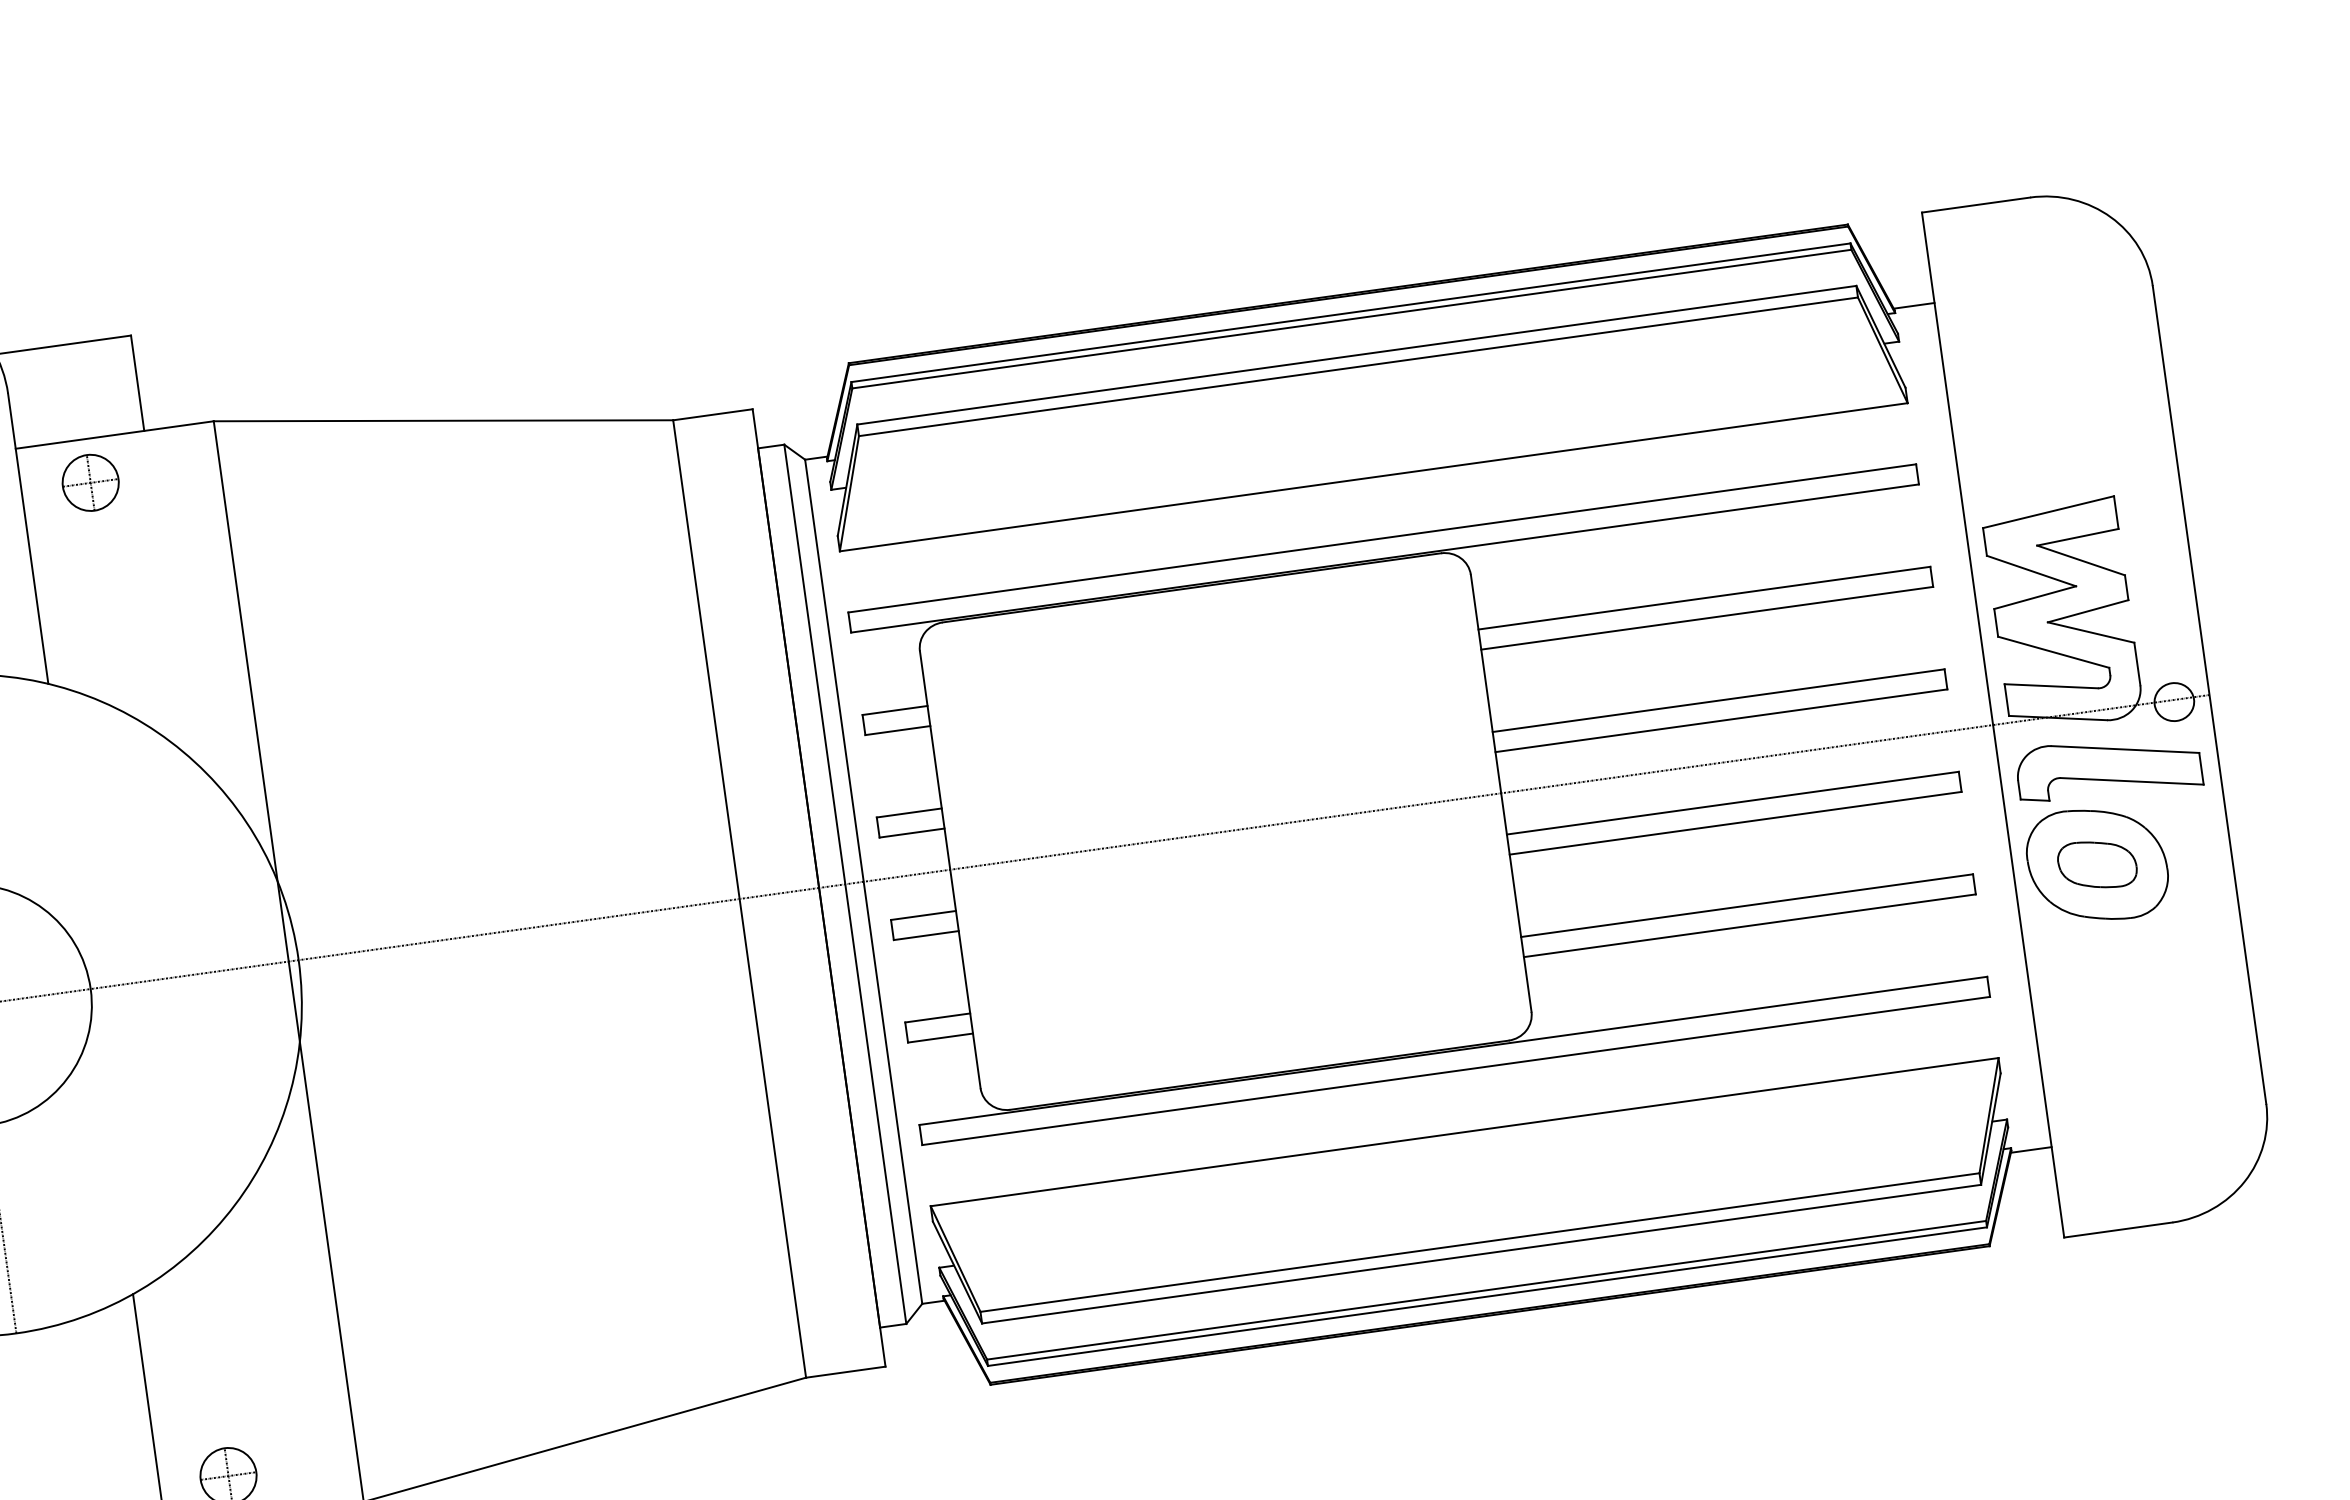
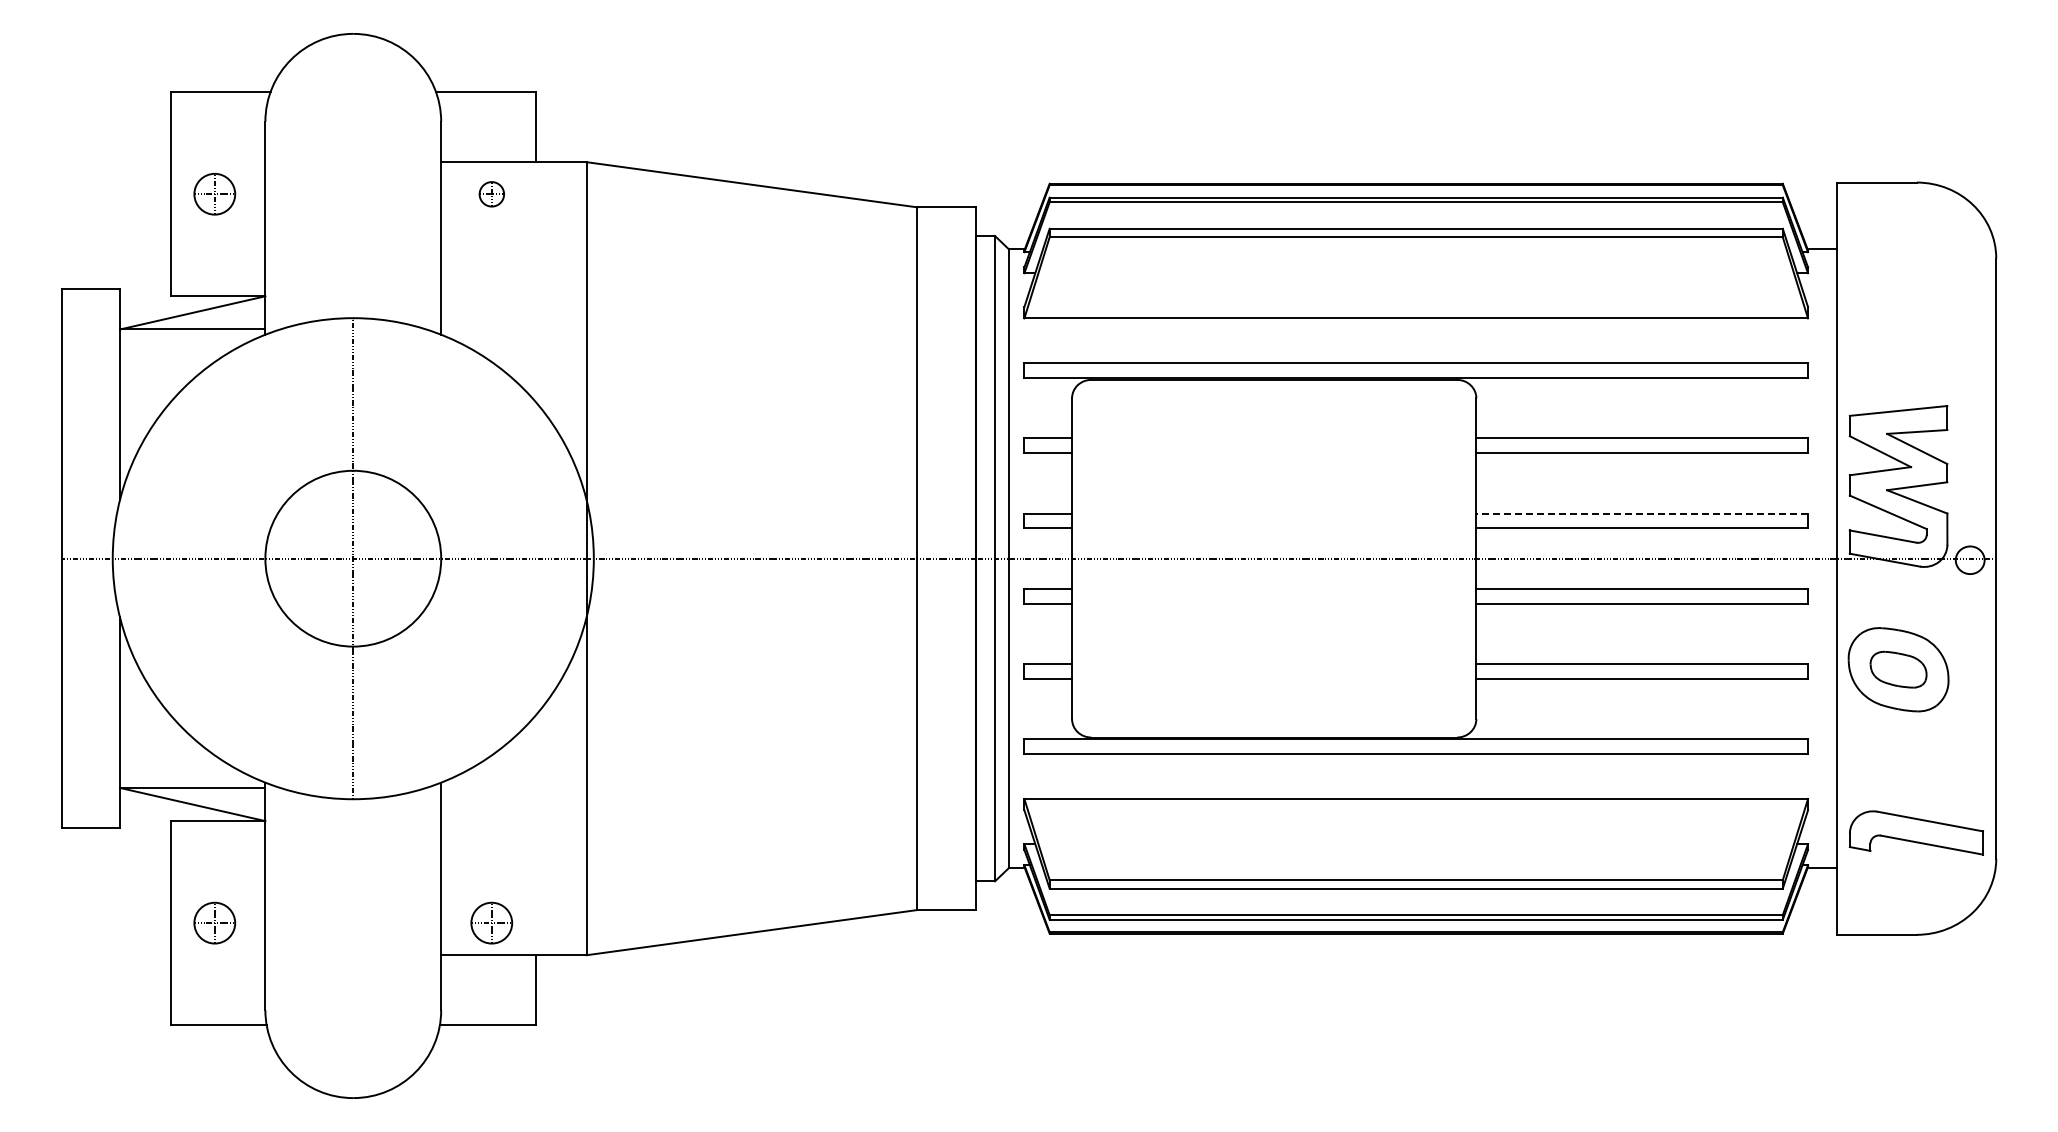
part: (90, 483) -> (491, 194), size x0.6
line: (1718, 700) -> (1642, 513), solid -> dashed
part: (2107, 767) -> (1915, 832), moved

